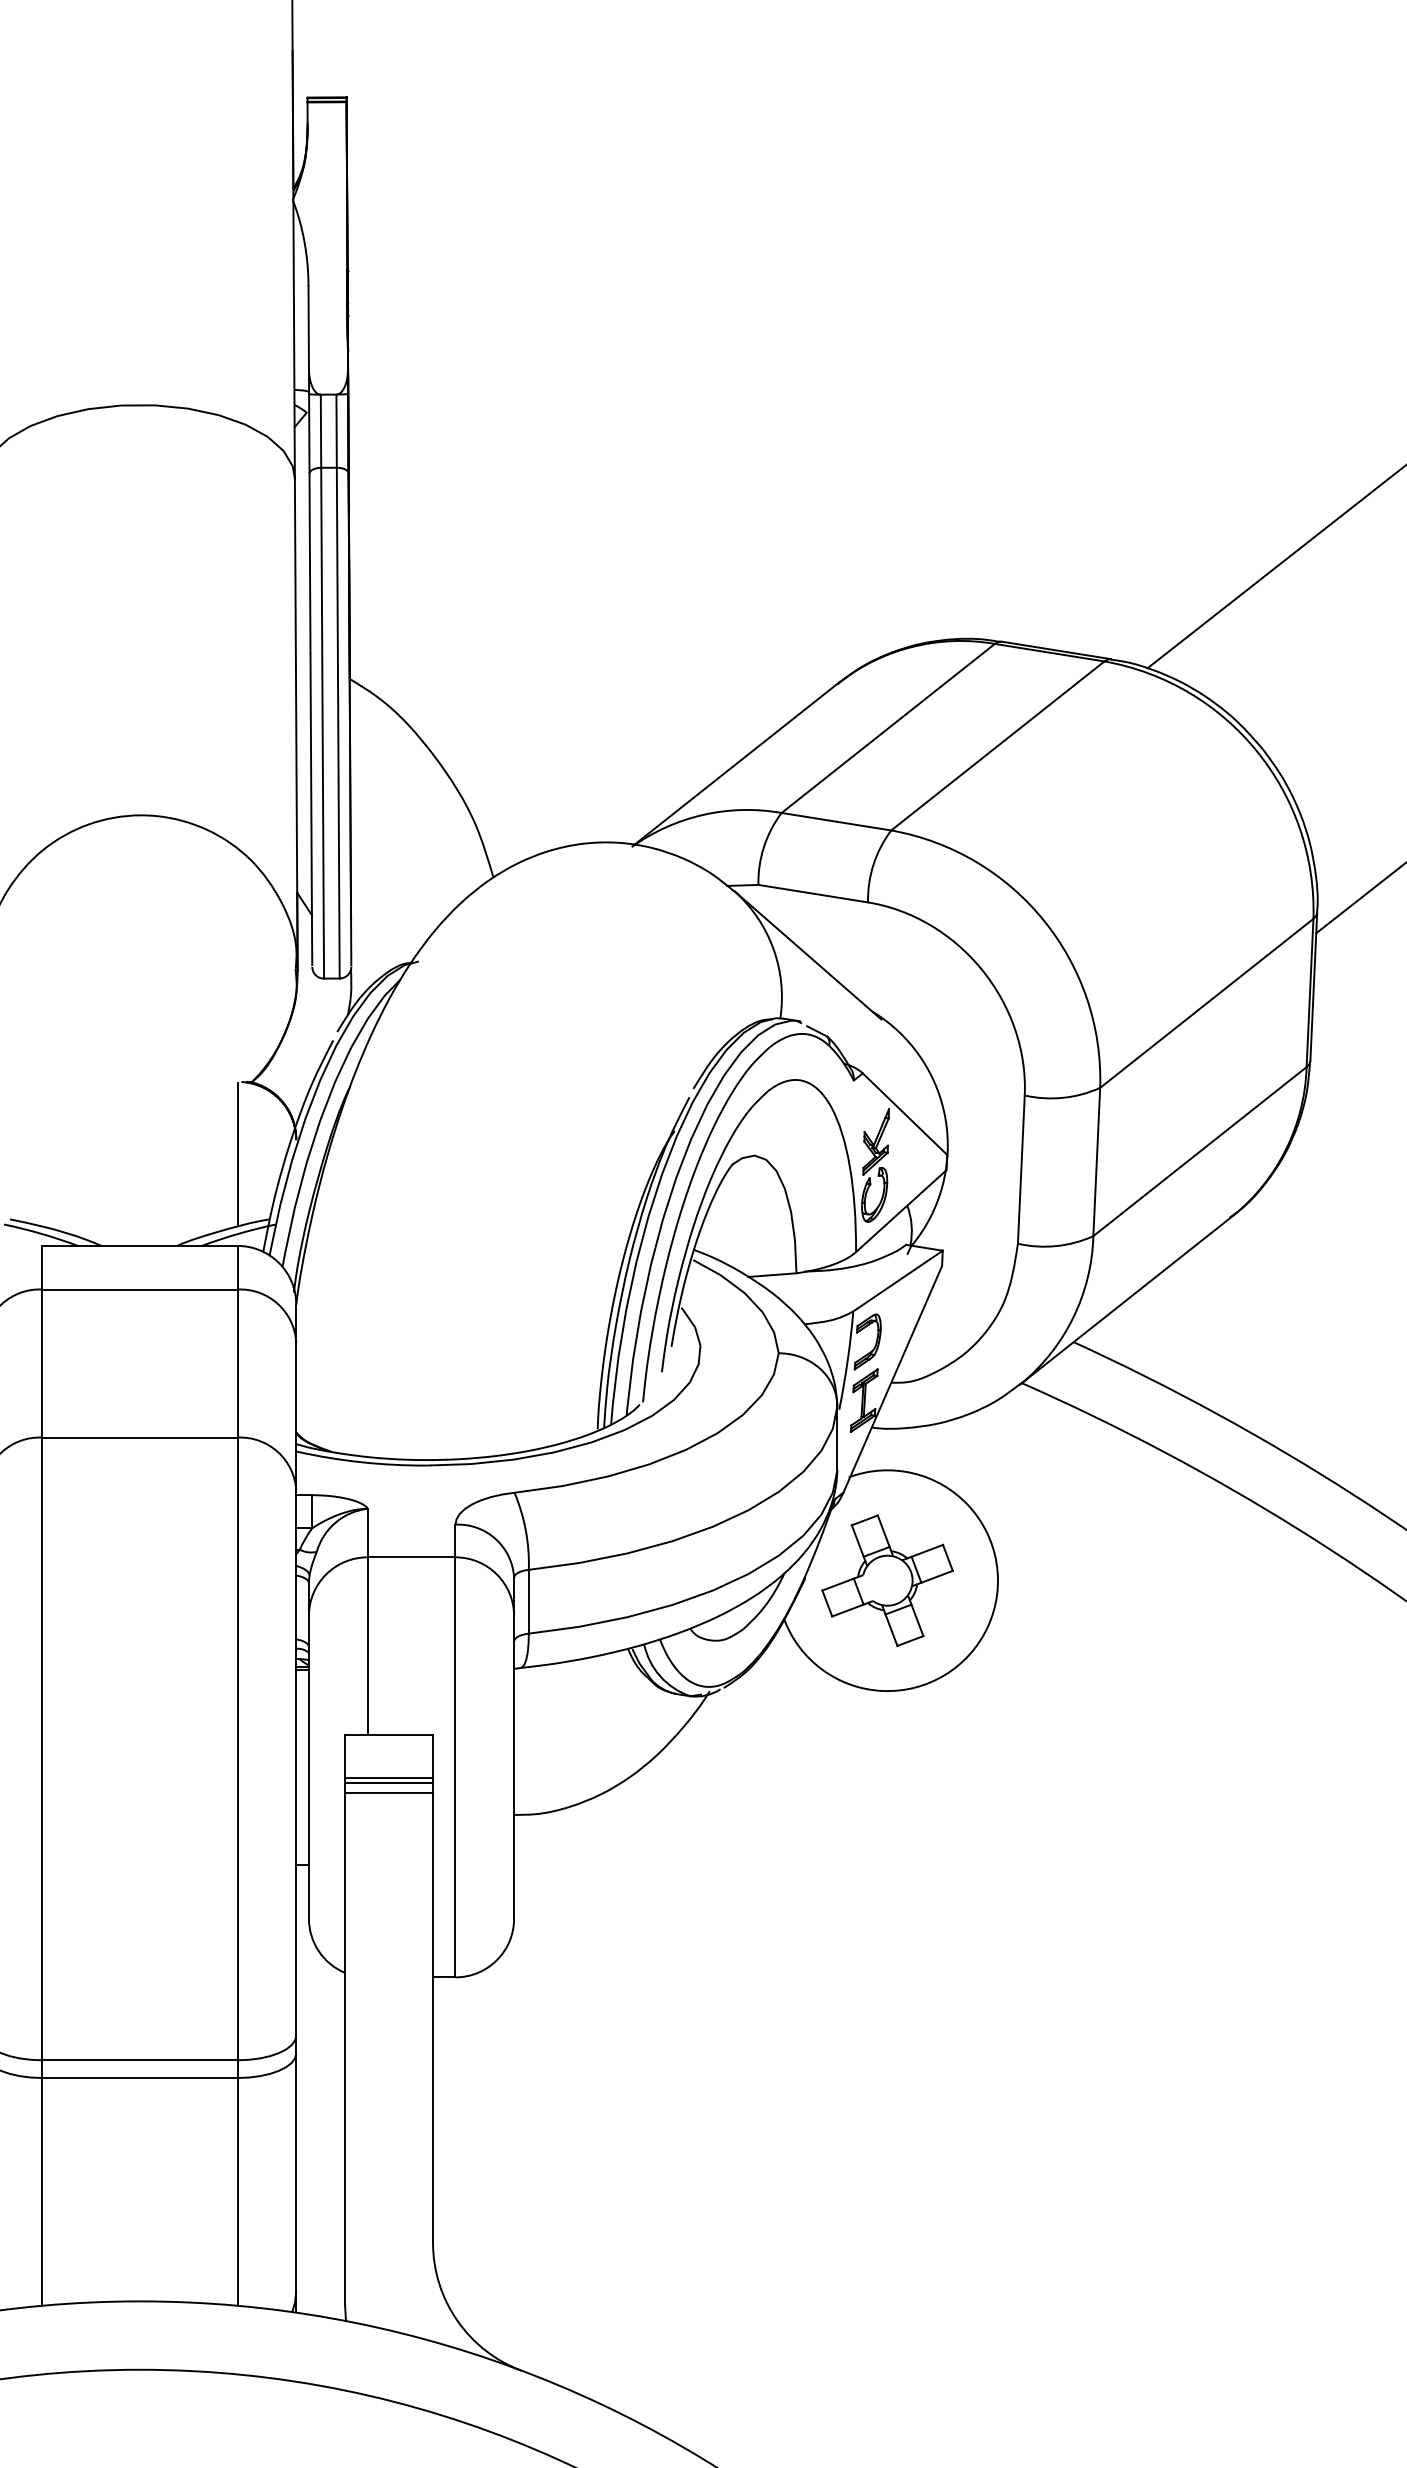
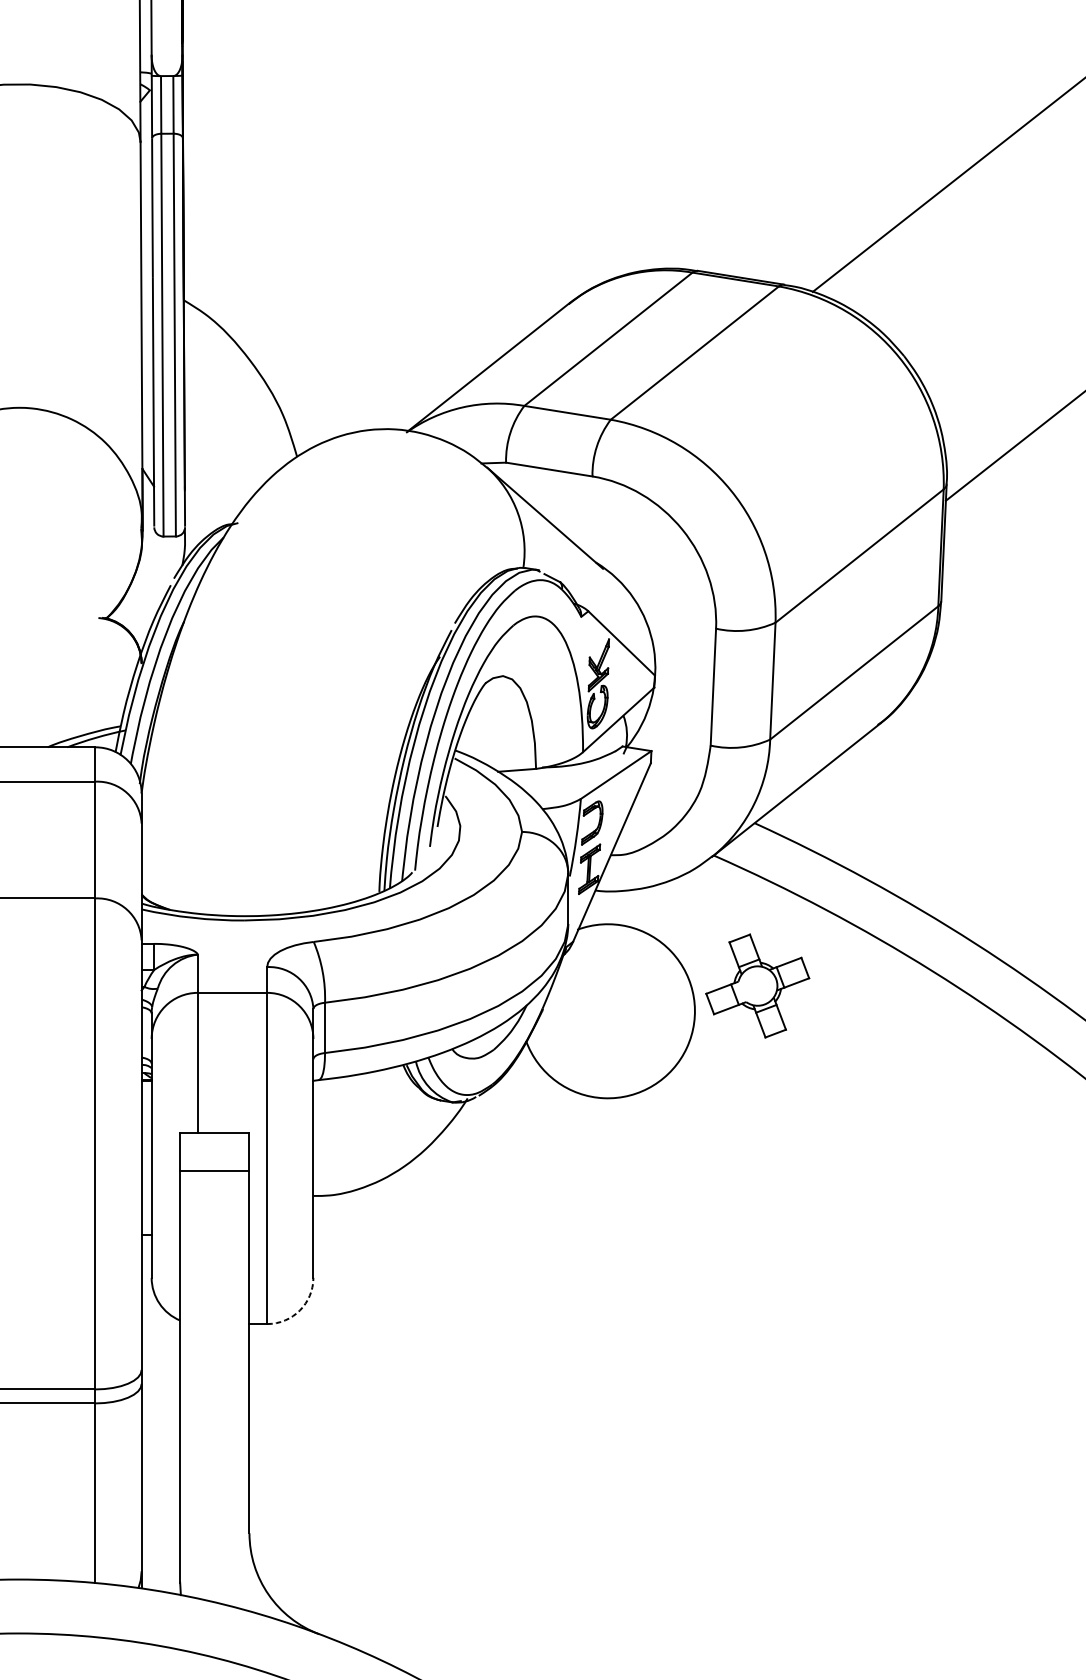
line: (237, 1153) -> (95, 674), removed
part: (887, 1580) -> (757, 985), moved
line: (389, 1778) -> (215, 1167), removed
line: (389, 1792) -> (215, 1178), removed
arc: (496, 1960) -> (299, 1310), solid -> dashed

